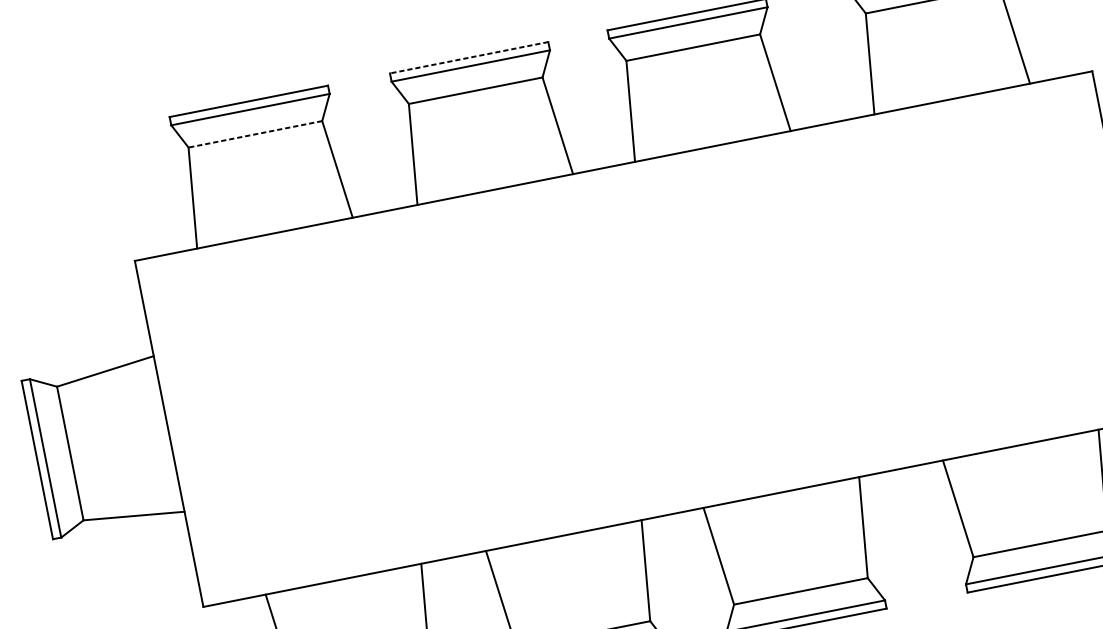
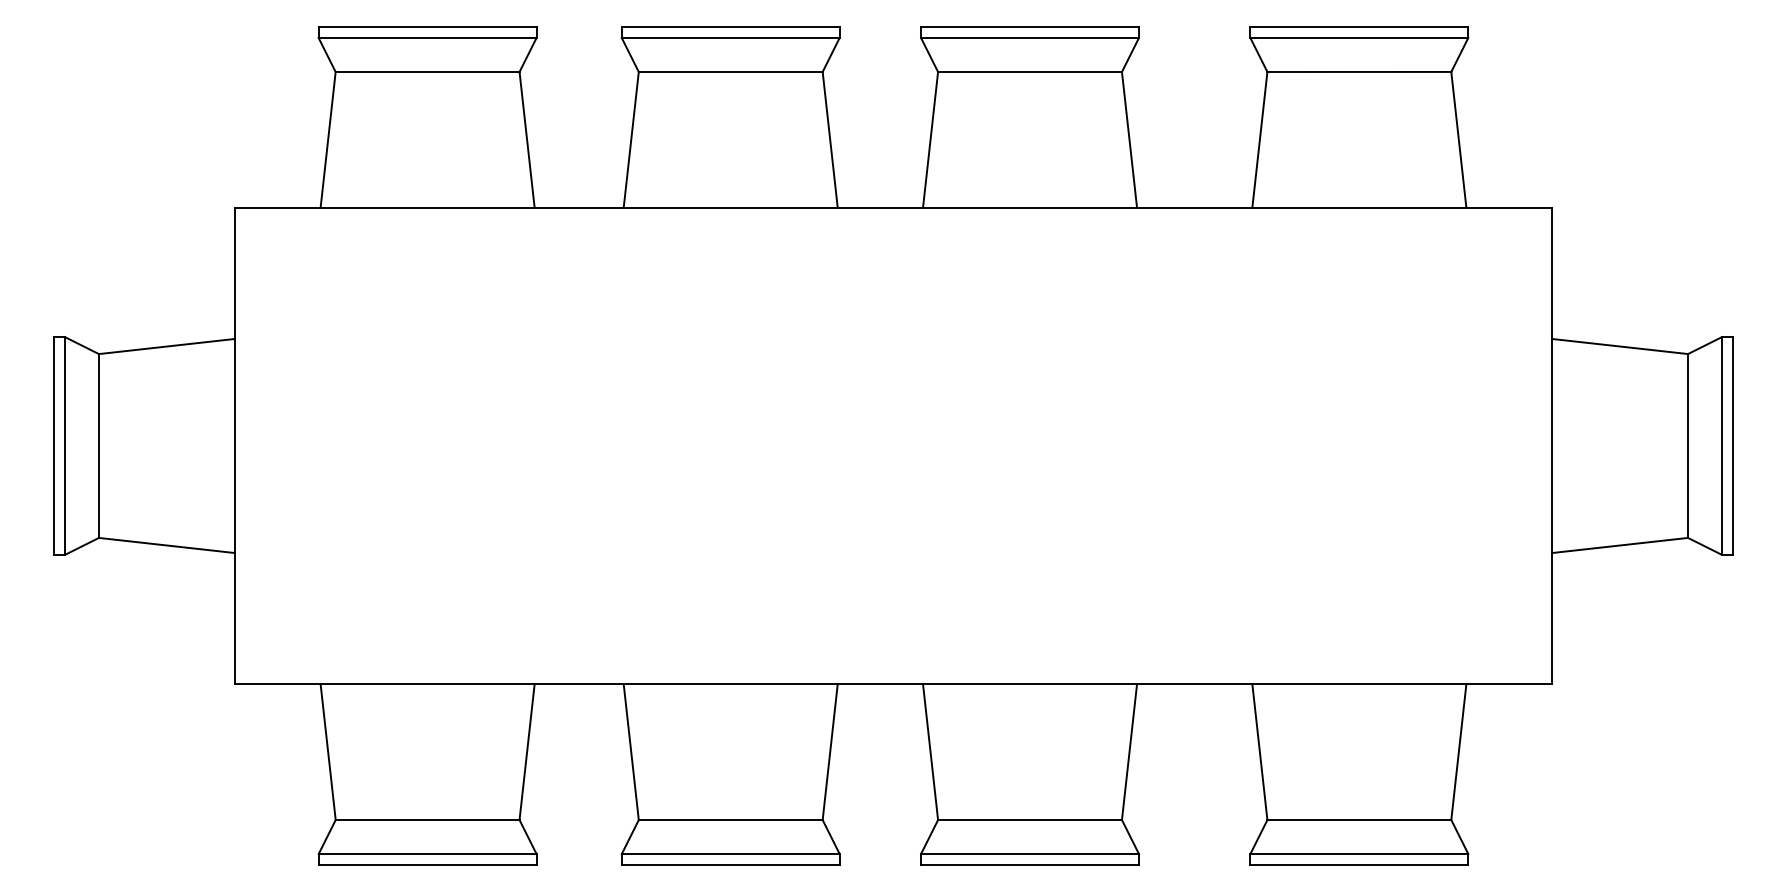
line: (469, 57) -> (730, 26), dashed -> solid
line: (255, 134) -> (427, 72), dashed -> solid

